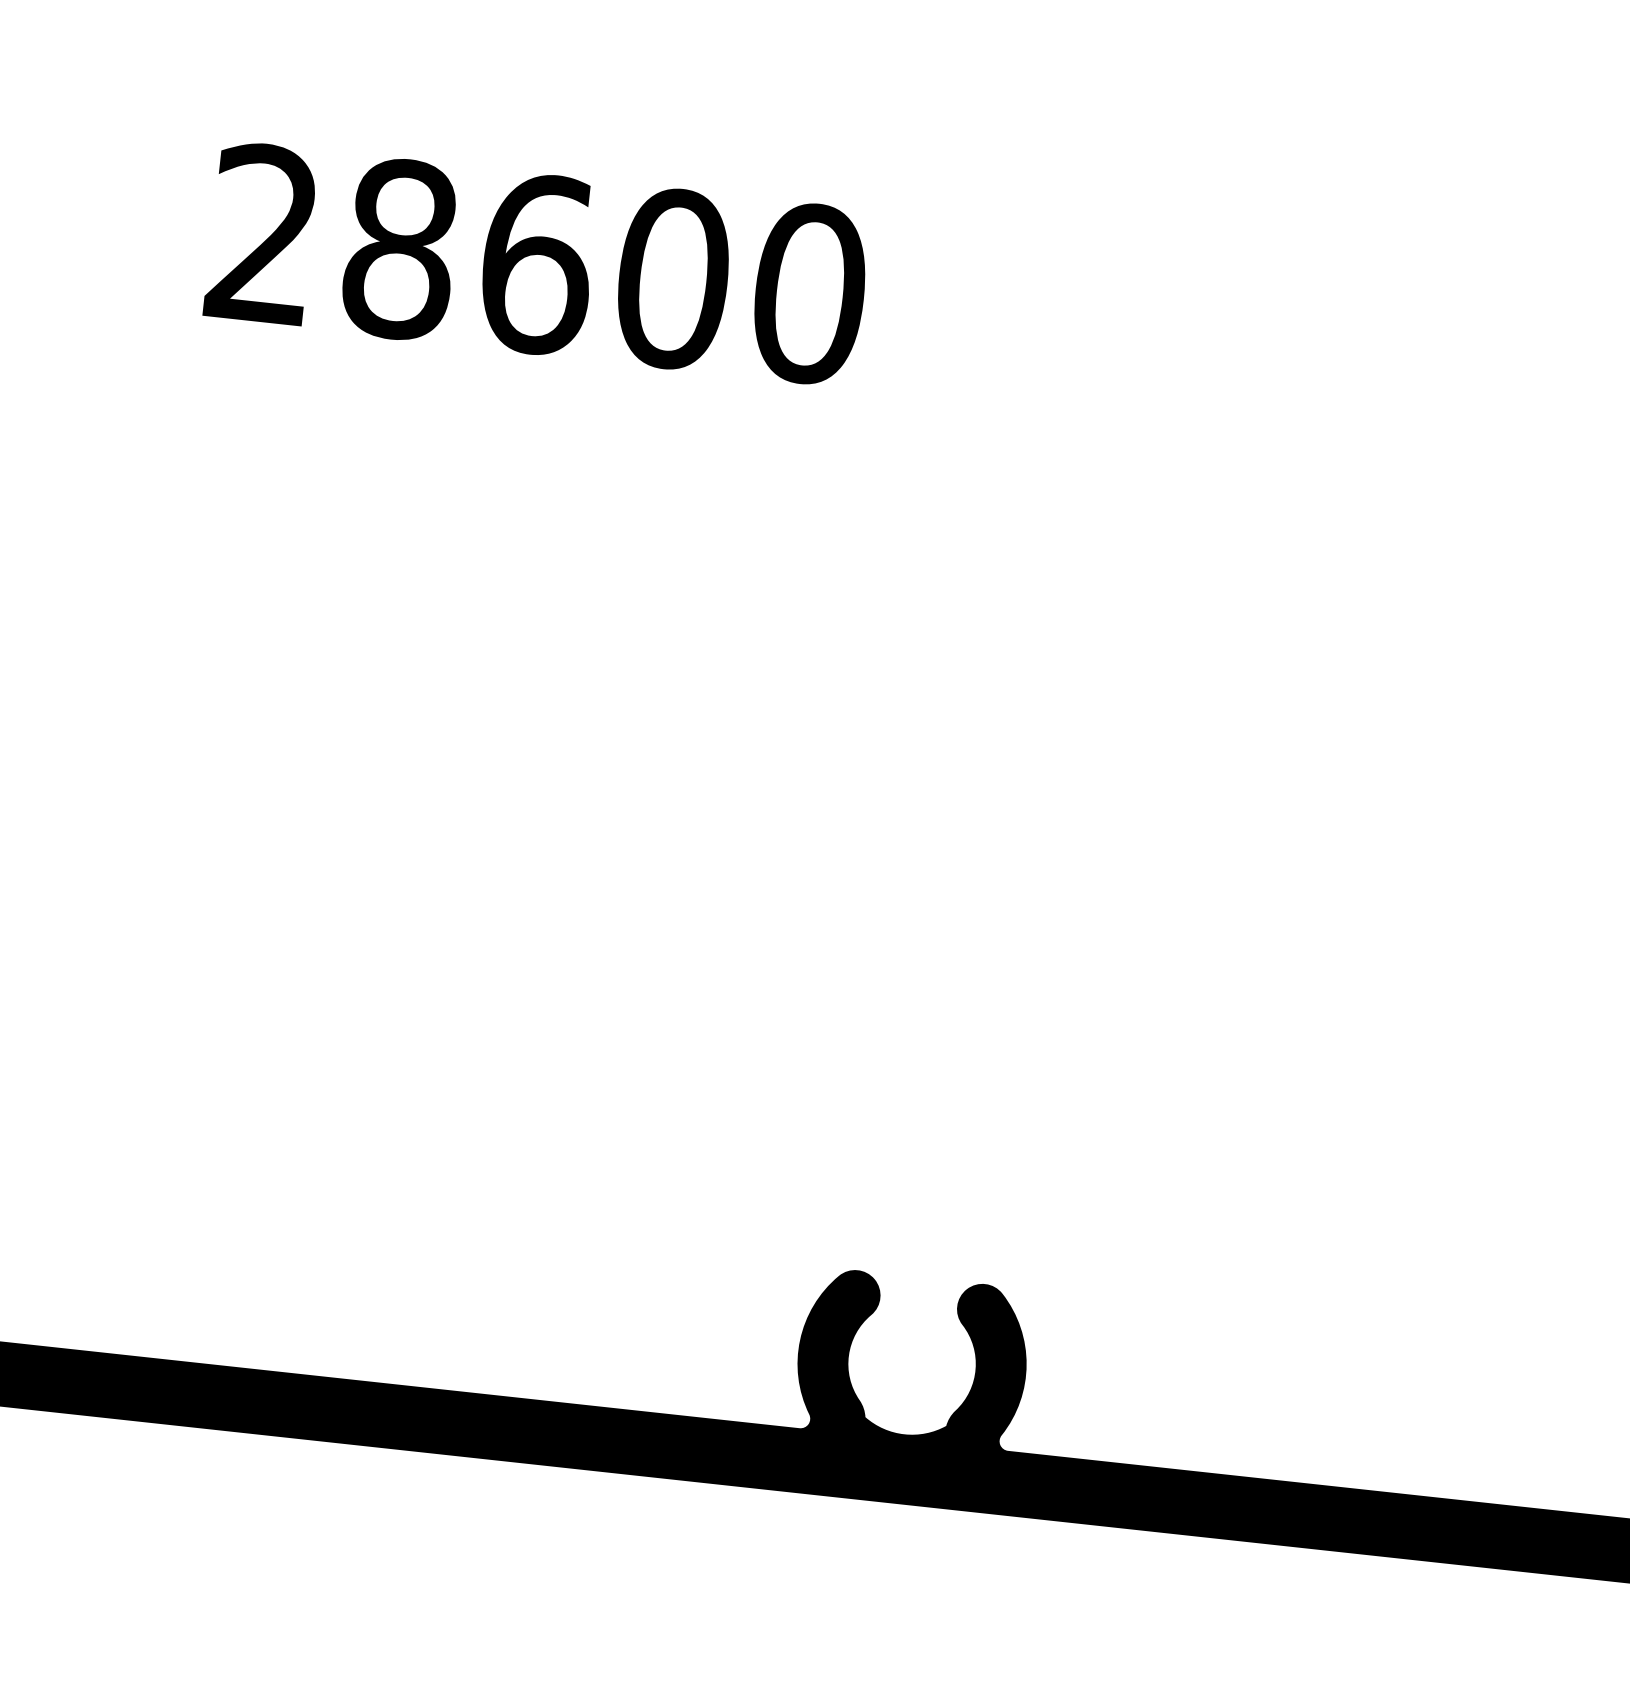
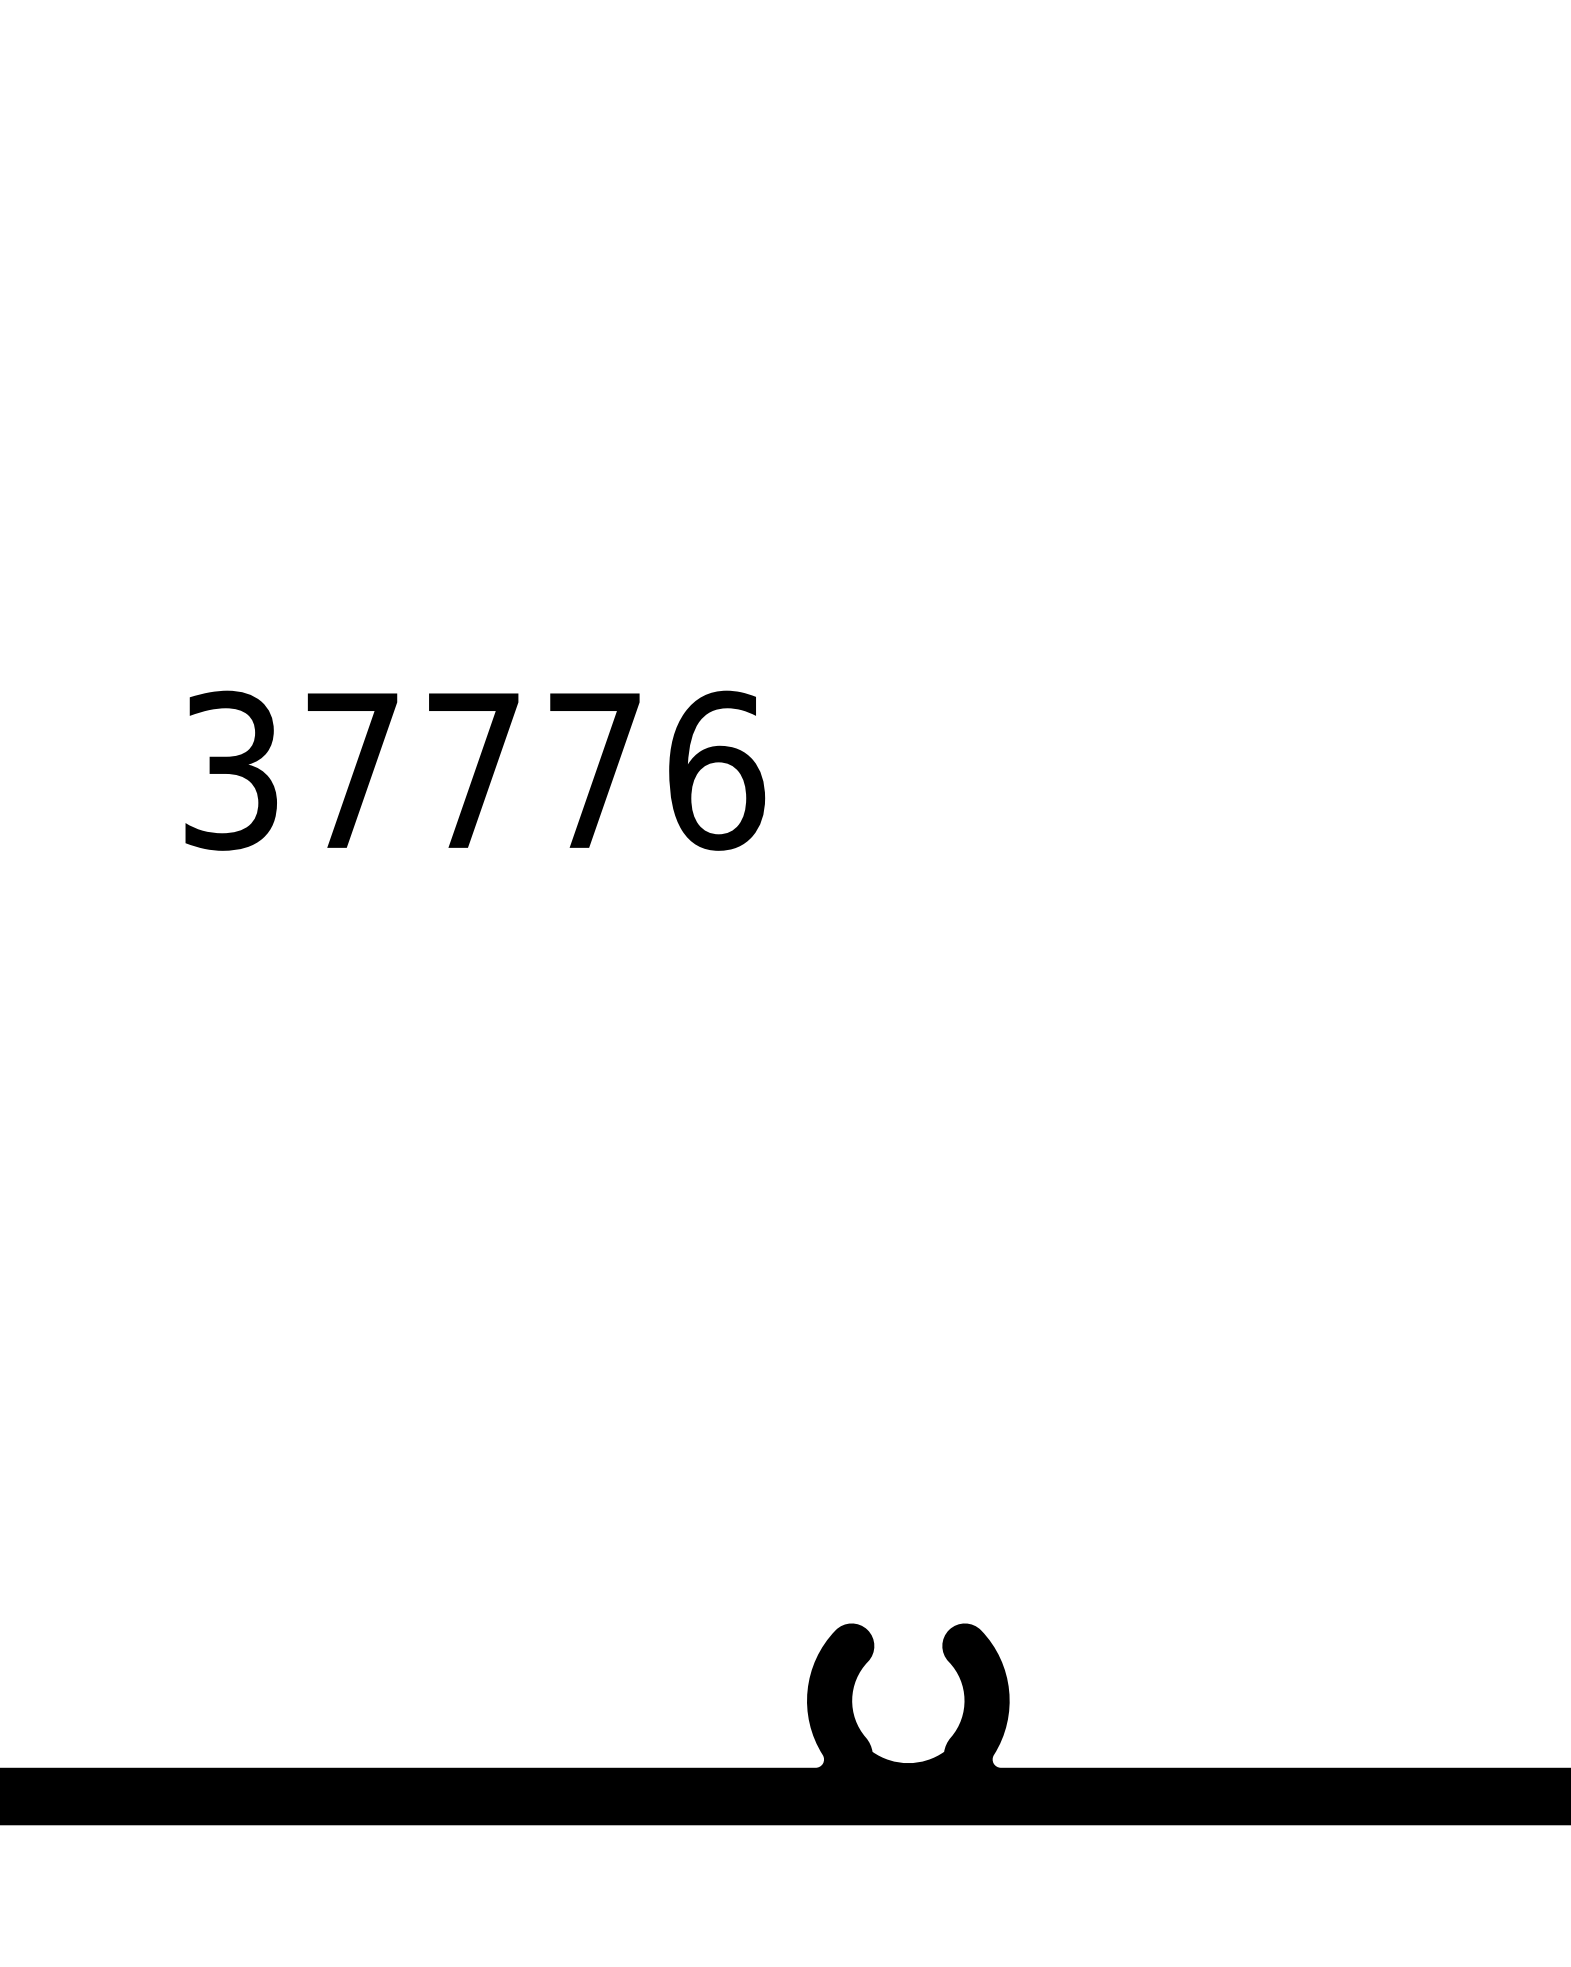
text: (538, 264) -> (475, 770), 28600 -> 37776

